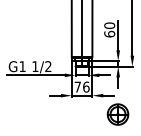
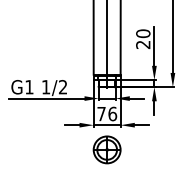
text: (109, 33) -> (143, 44), 60 -> 20
part: (117, 114) -> (106, 149), moved

